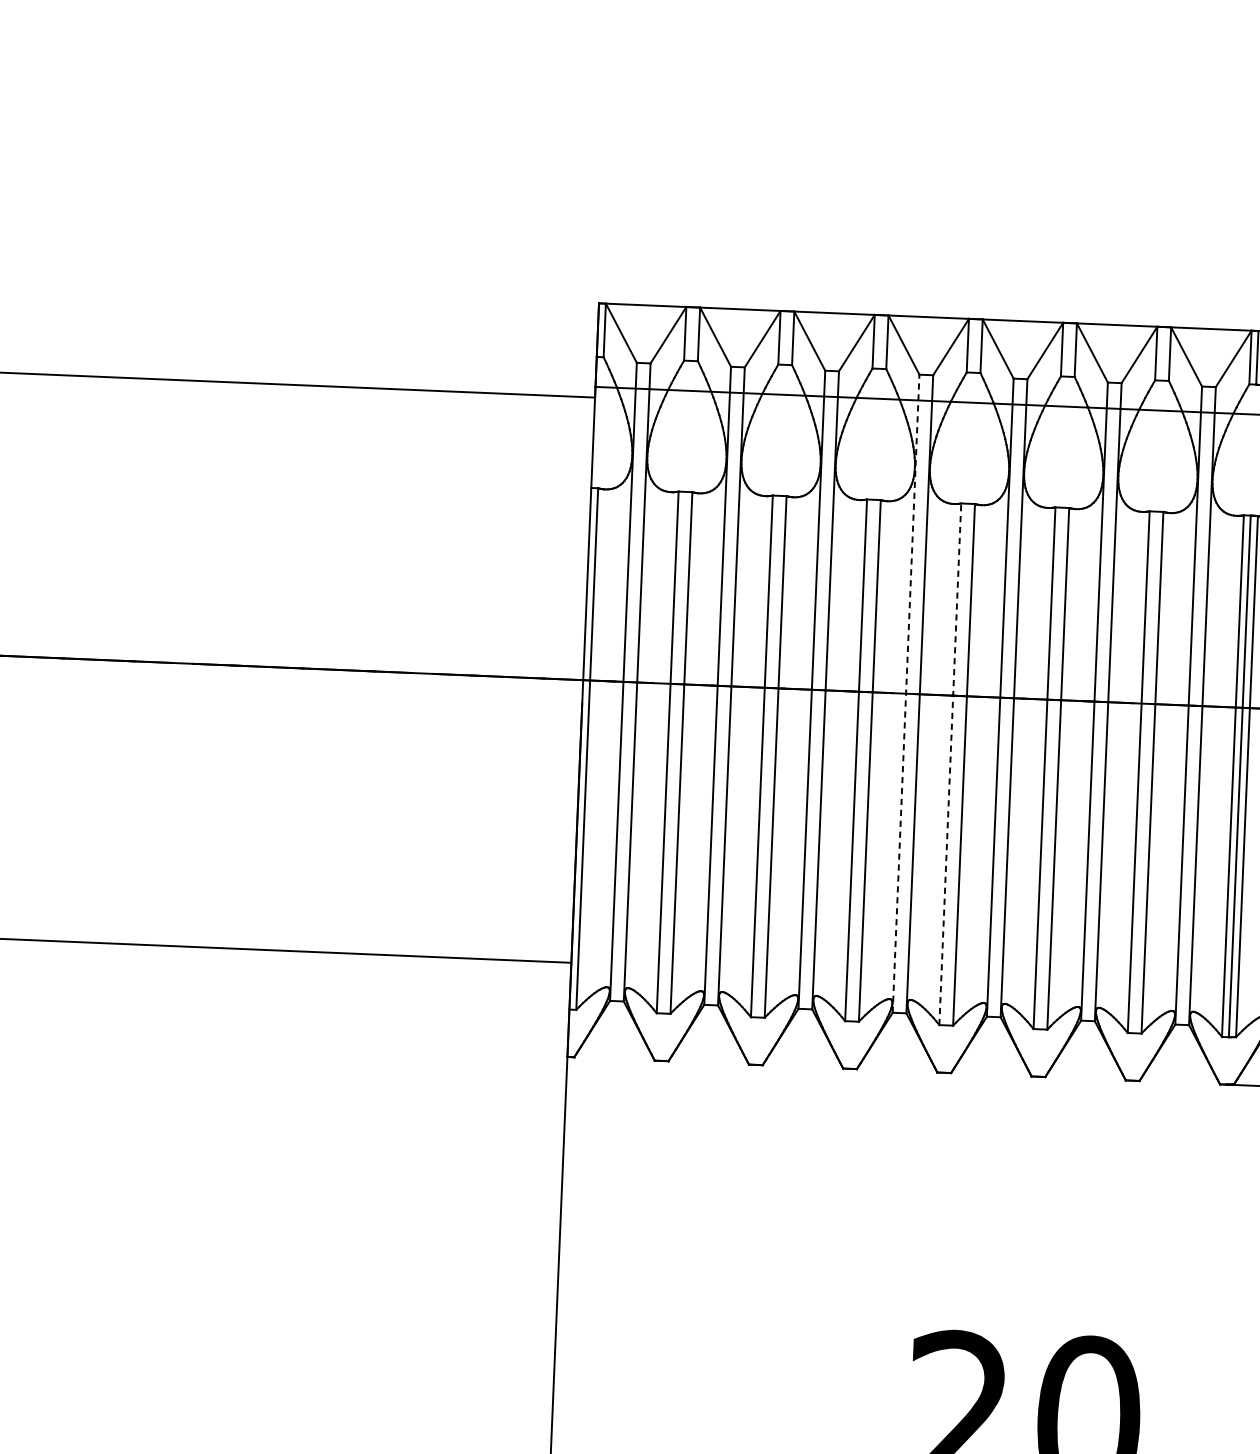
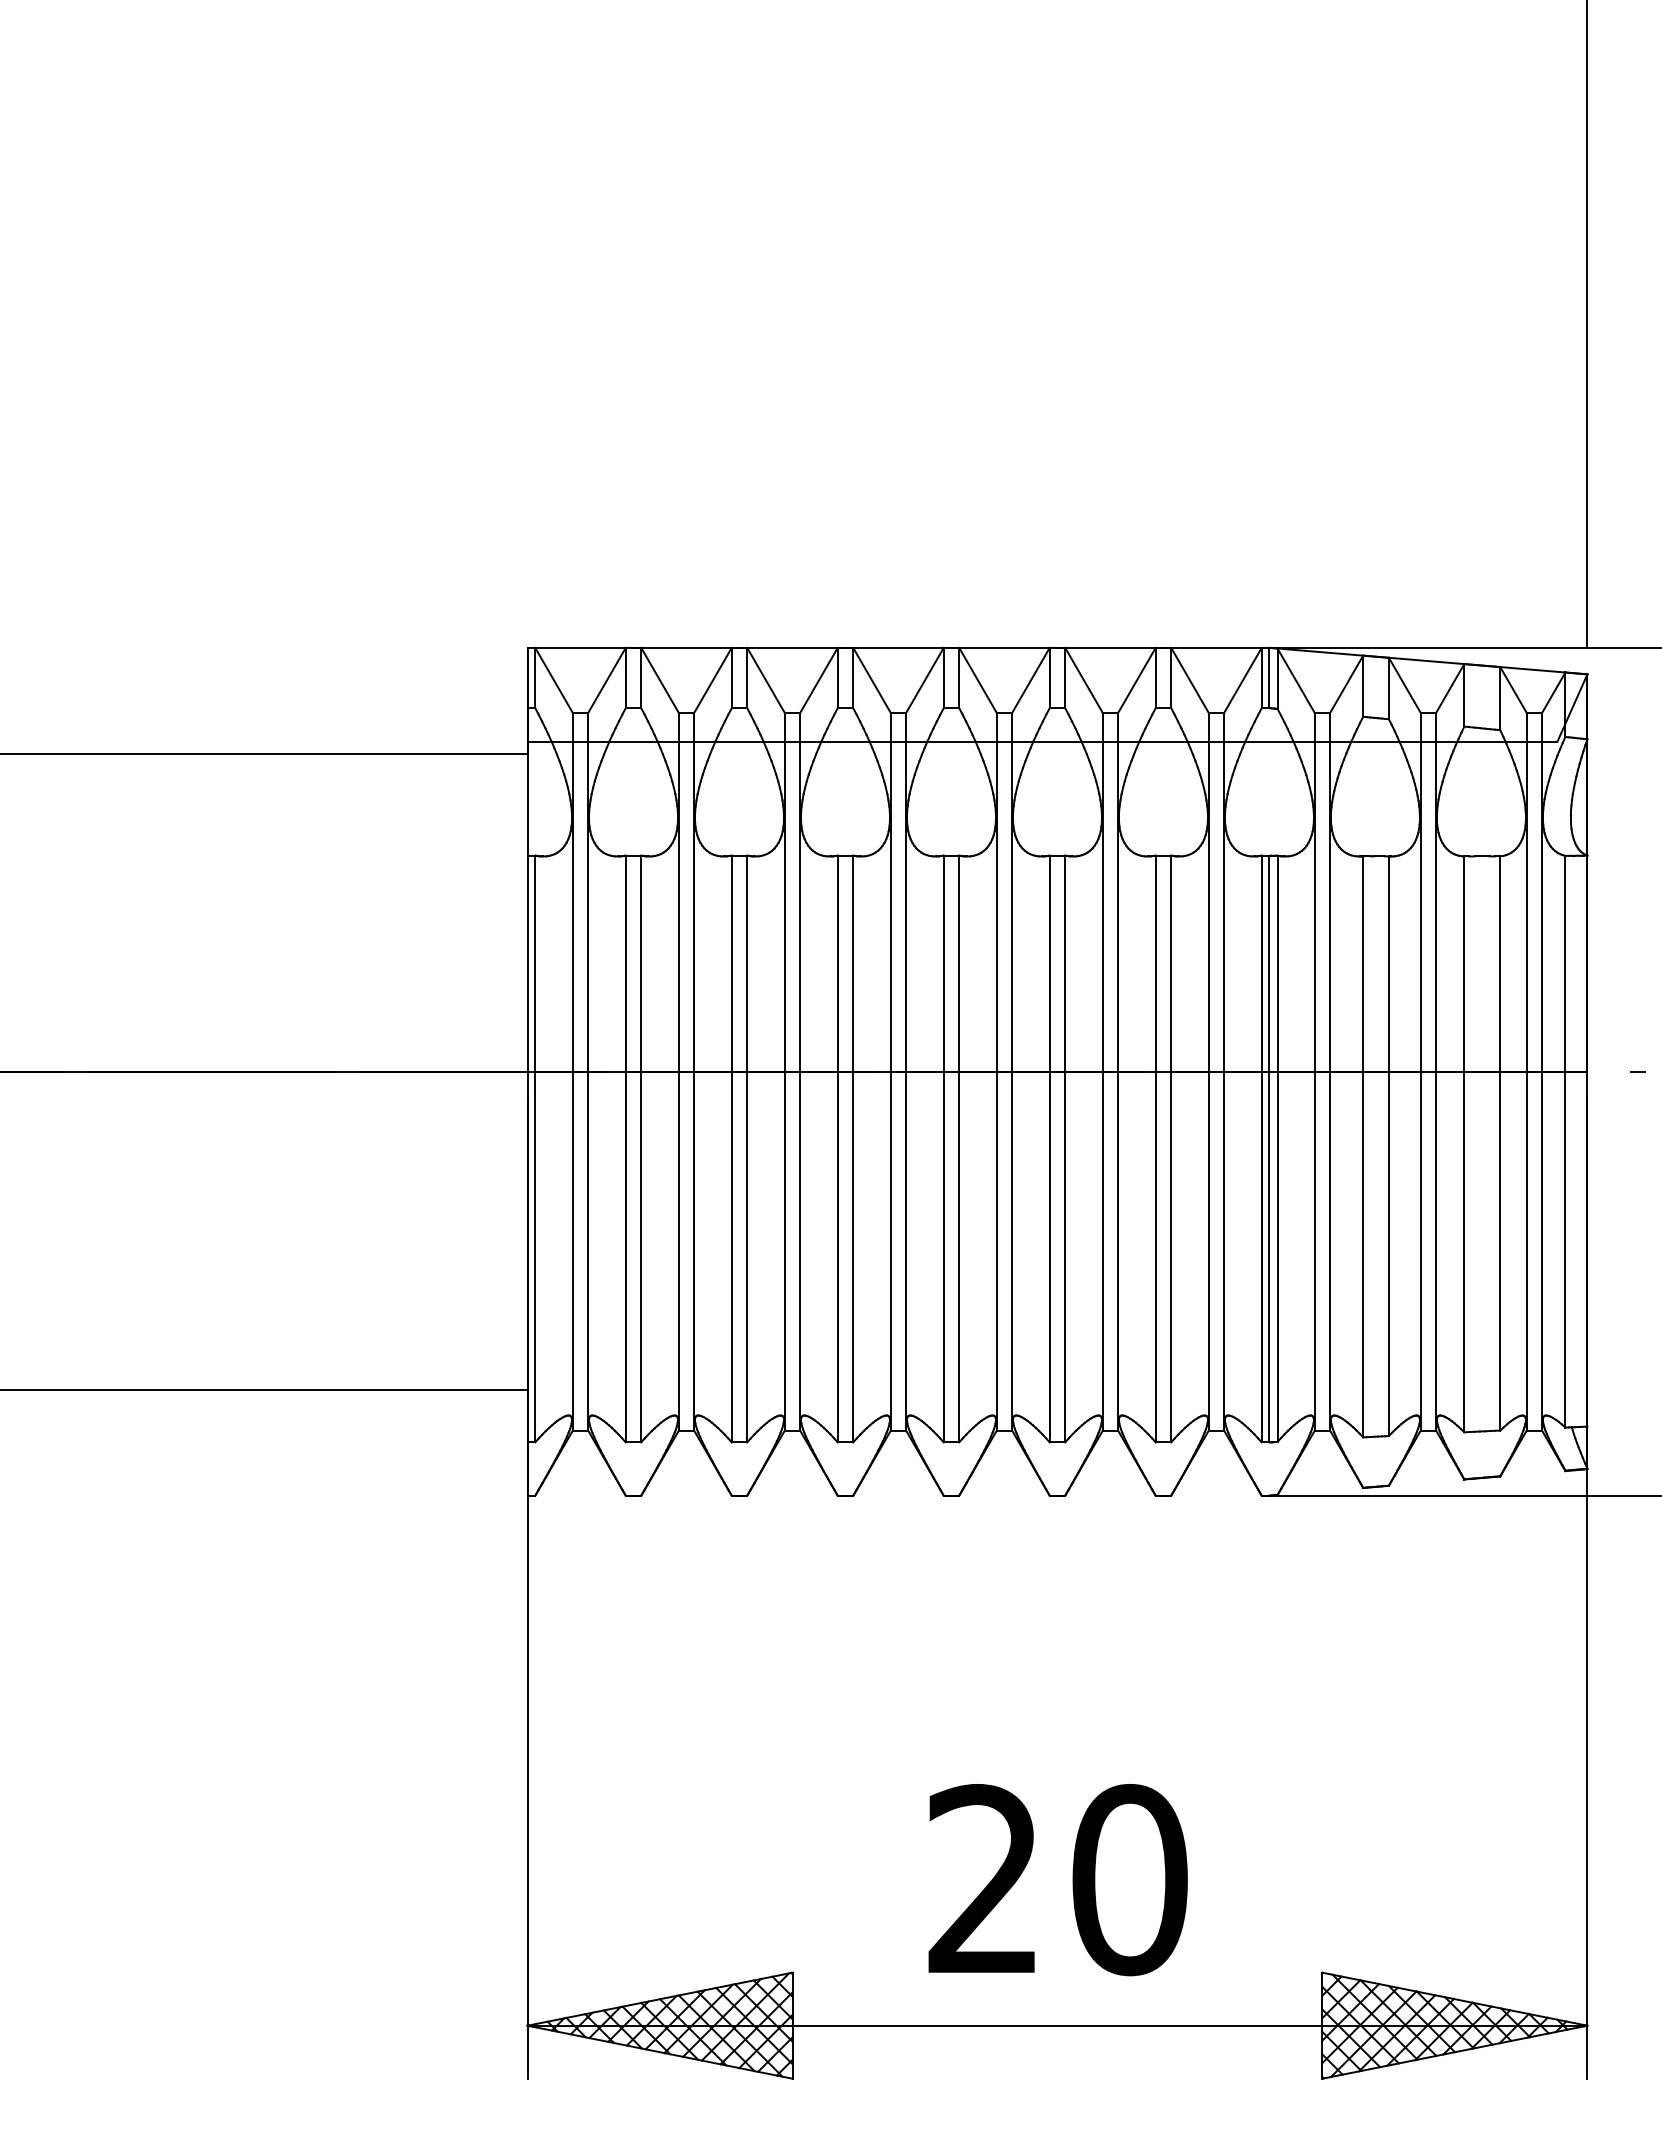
line: (905, 693) -> (890, 1071), dashed -> solid
line: (950, 763) -> (943, 1148), dashed -> solid

